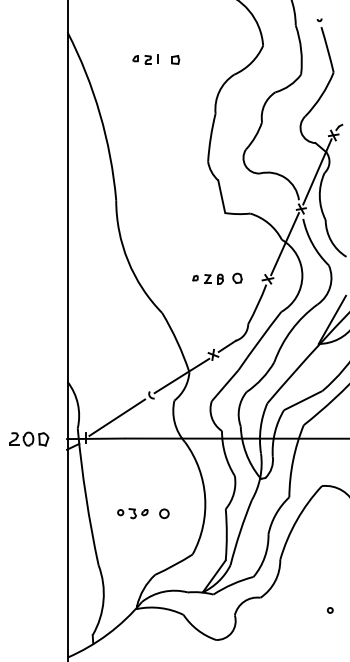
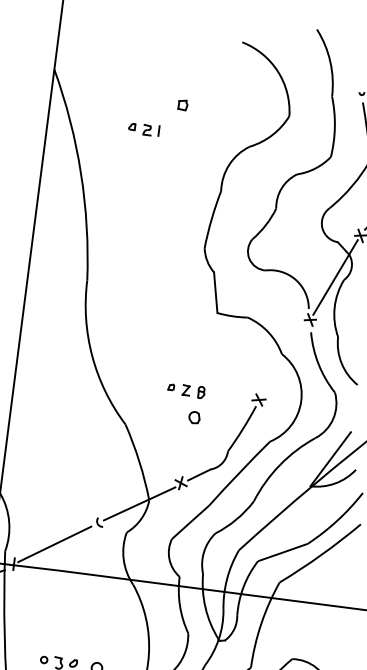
part: (145, 59) -> (143, 129), moved
part: (175, 59) -> (182, 104), moved
line: (284, 244) -> (284, 360), removed
part: (237, 277) -> (194, 416), moved

